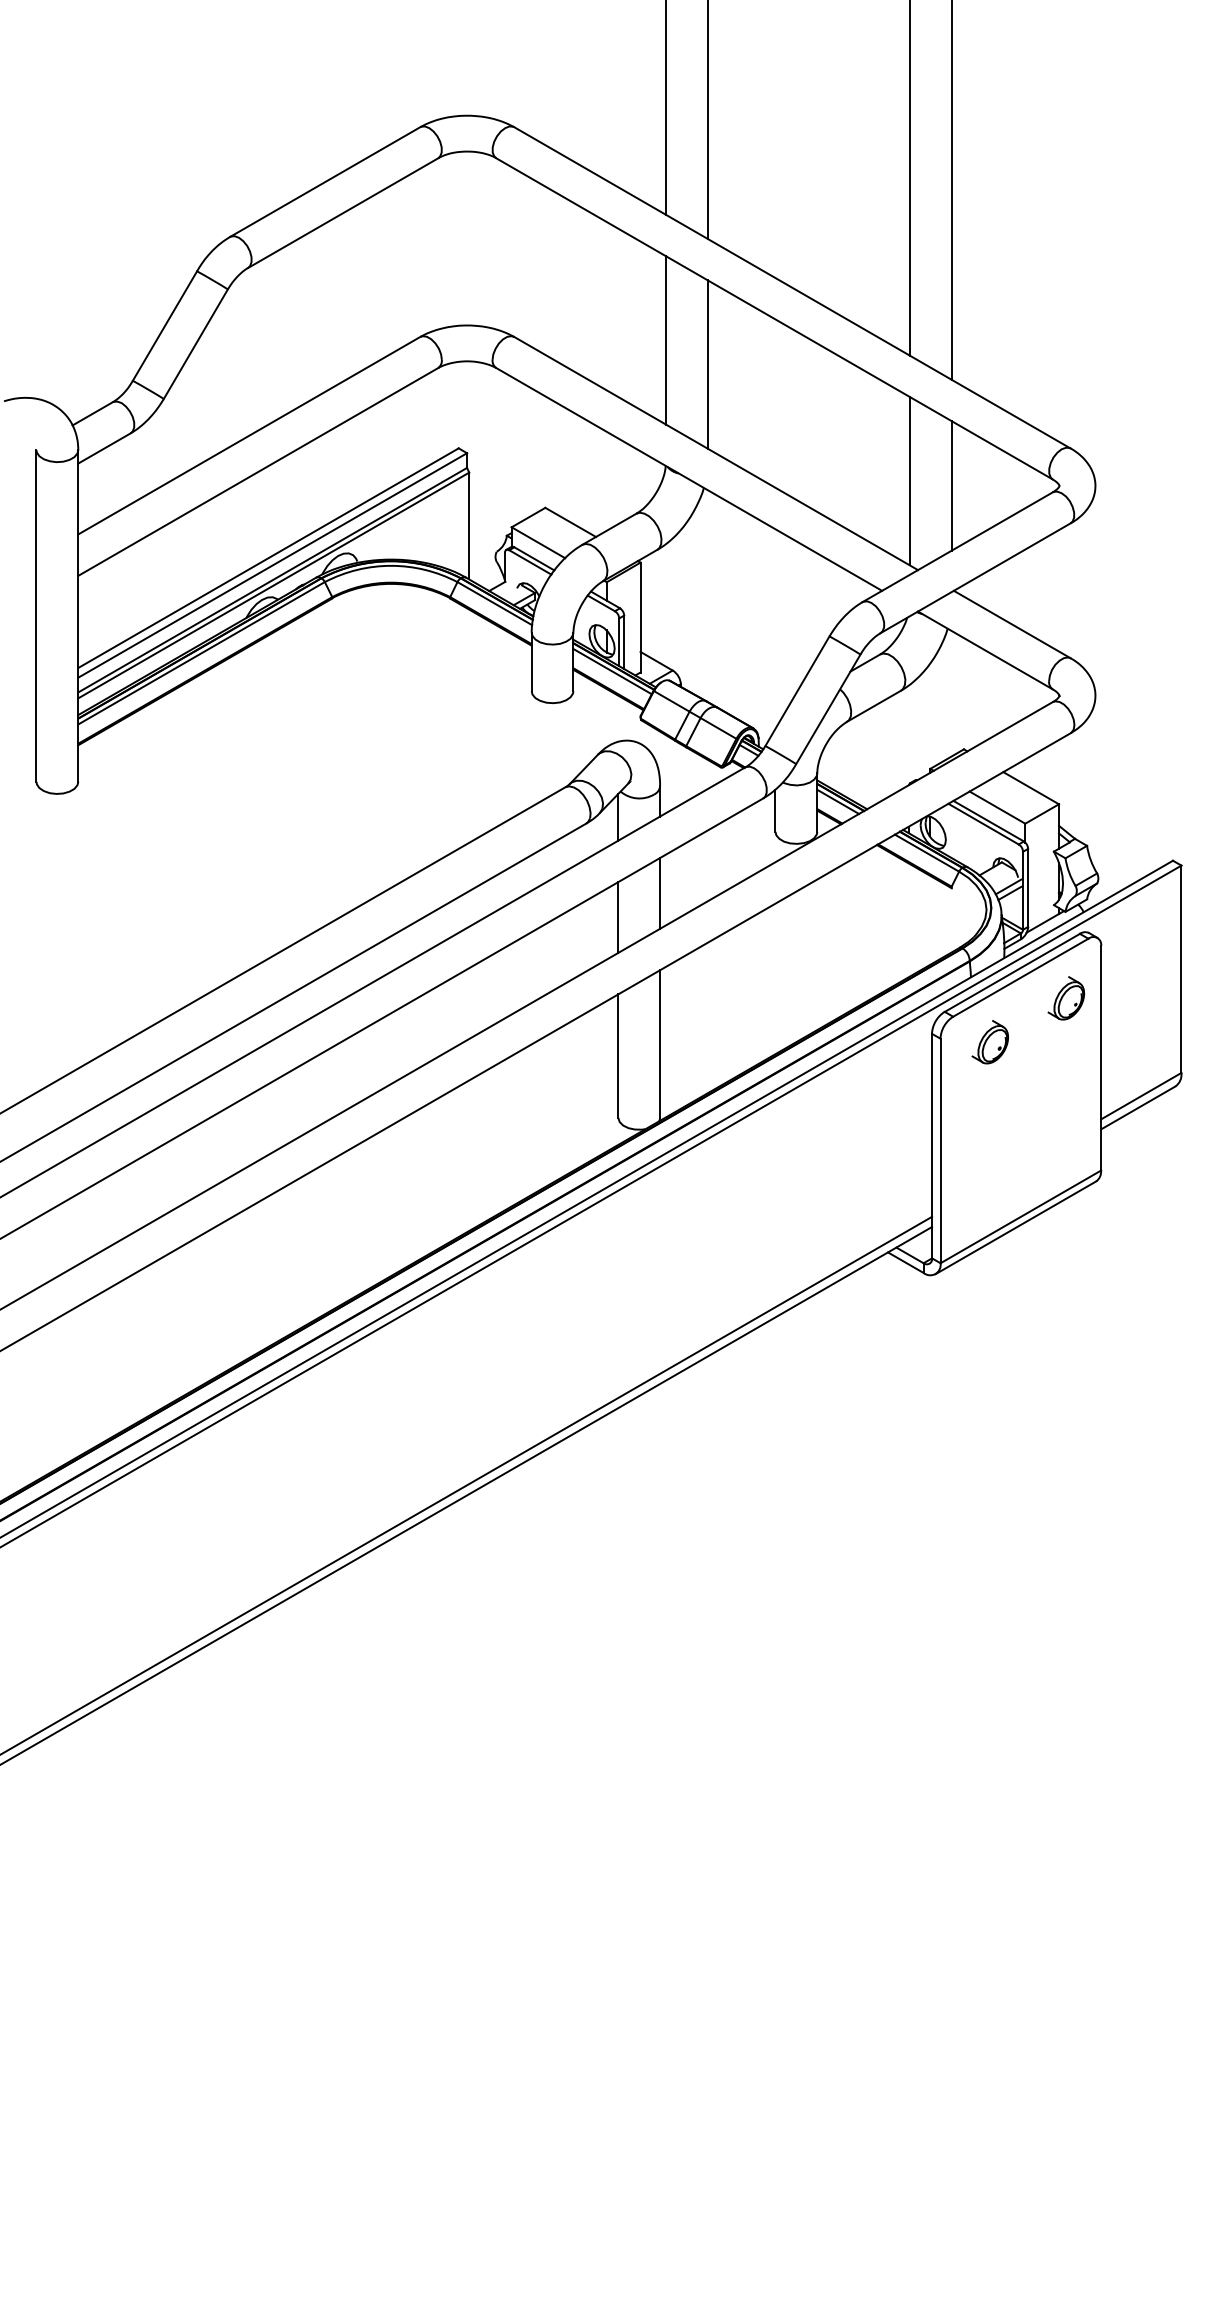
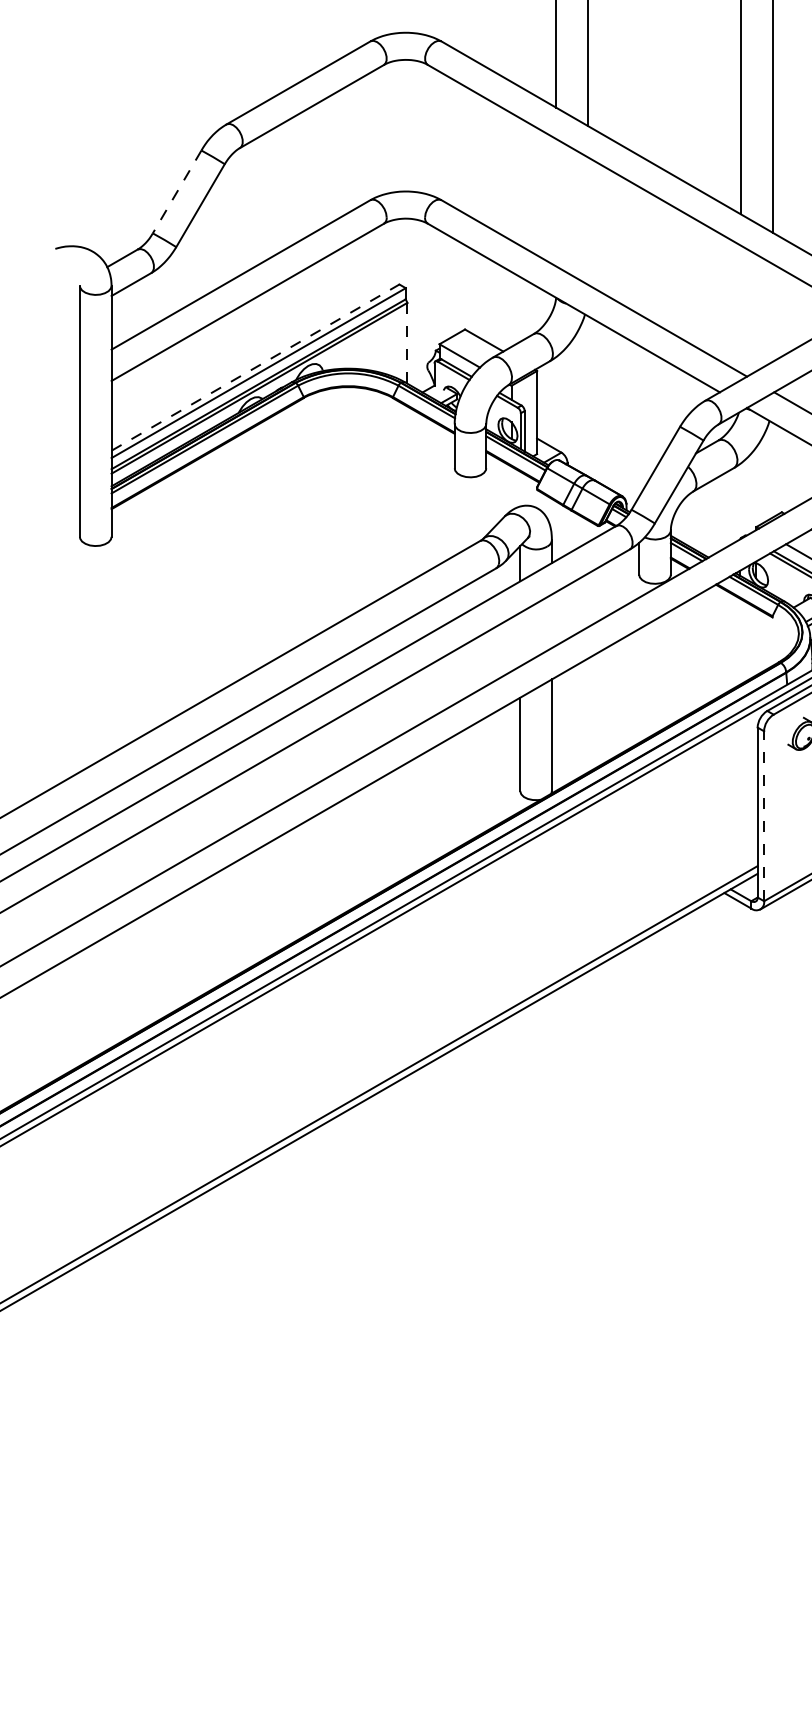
line: (164, 326) -> (176, 192), solid -> dashed
line: (666, 340) -> (556, 202), removed
line: (707, 364) -> (587, 221), removed
line: (909, 481) -> (740, 309), removed
line: (951, 485) -> (772, 312), removed
line: (469, 526) -> (407, 343), solid -> dashed
line: (268, 558) -> (255, 367), solid -> dashed
line: (660, 893) -> (552, 621), removed
line: (618, 917) -> (520, 639), removed
line: (940, 1150) -> (764, 815), solid -> dashed

